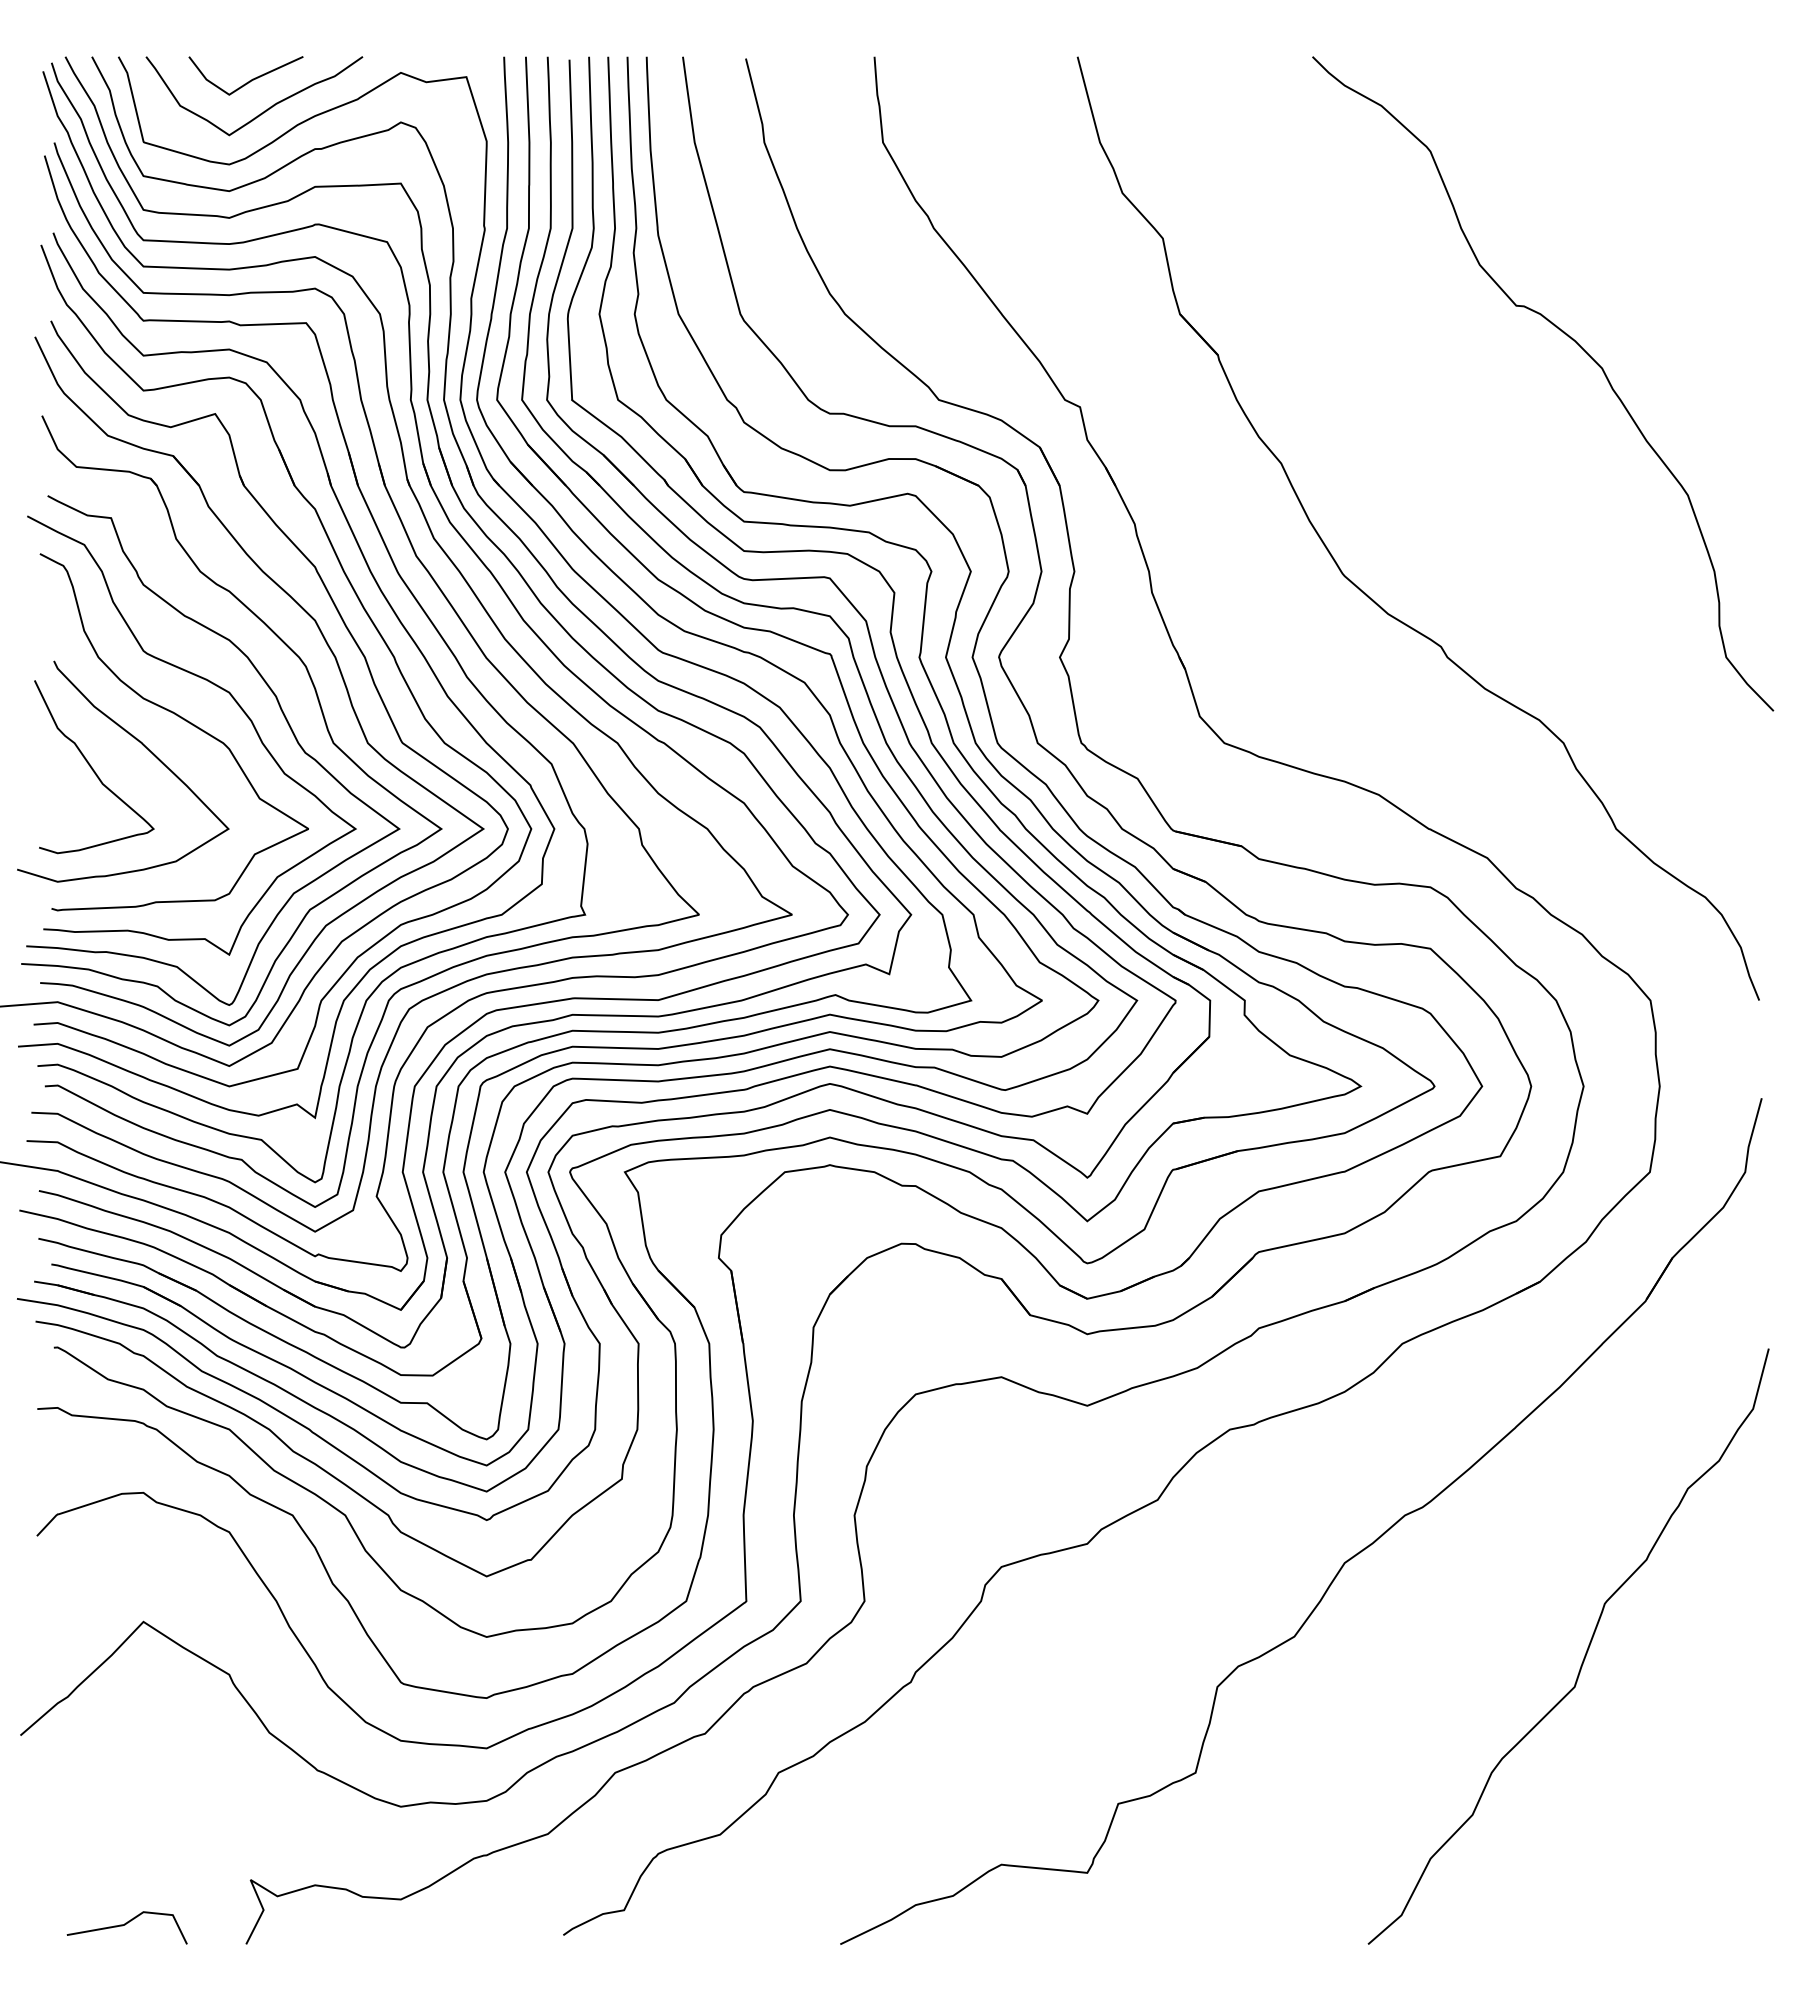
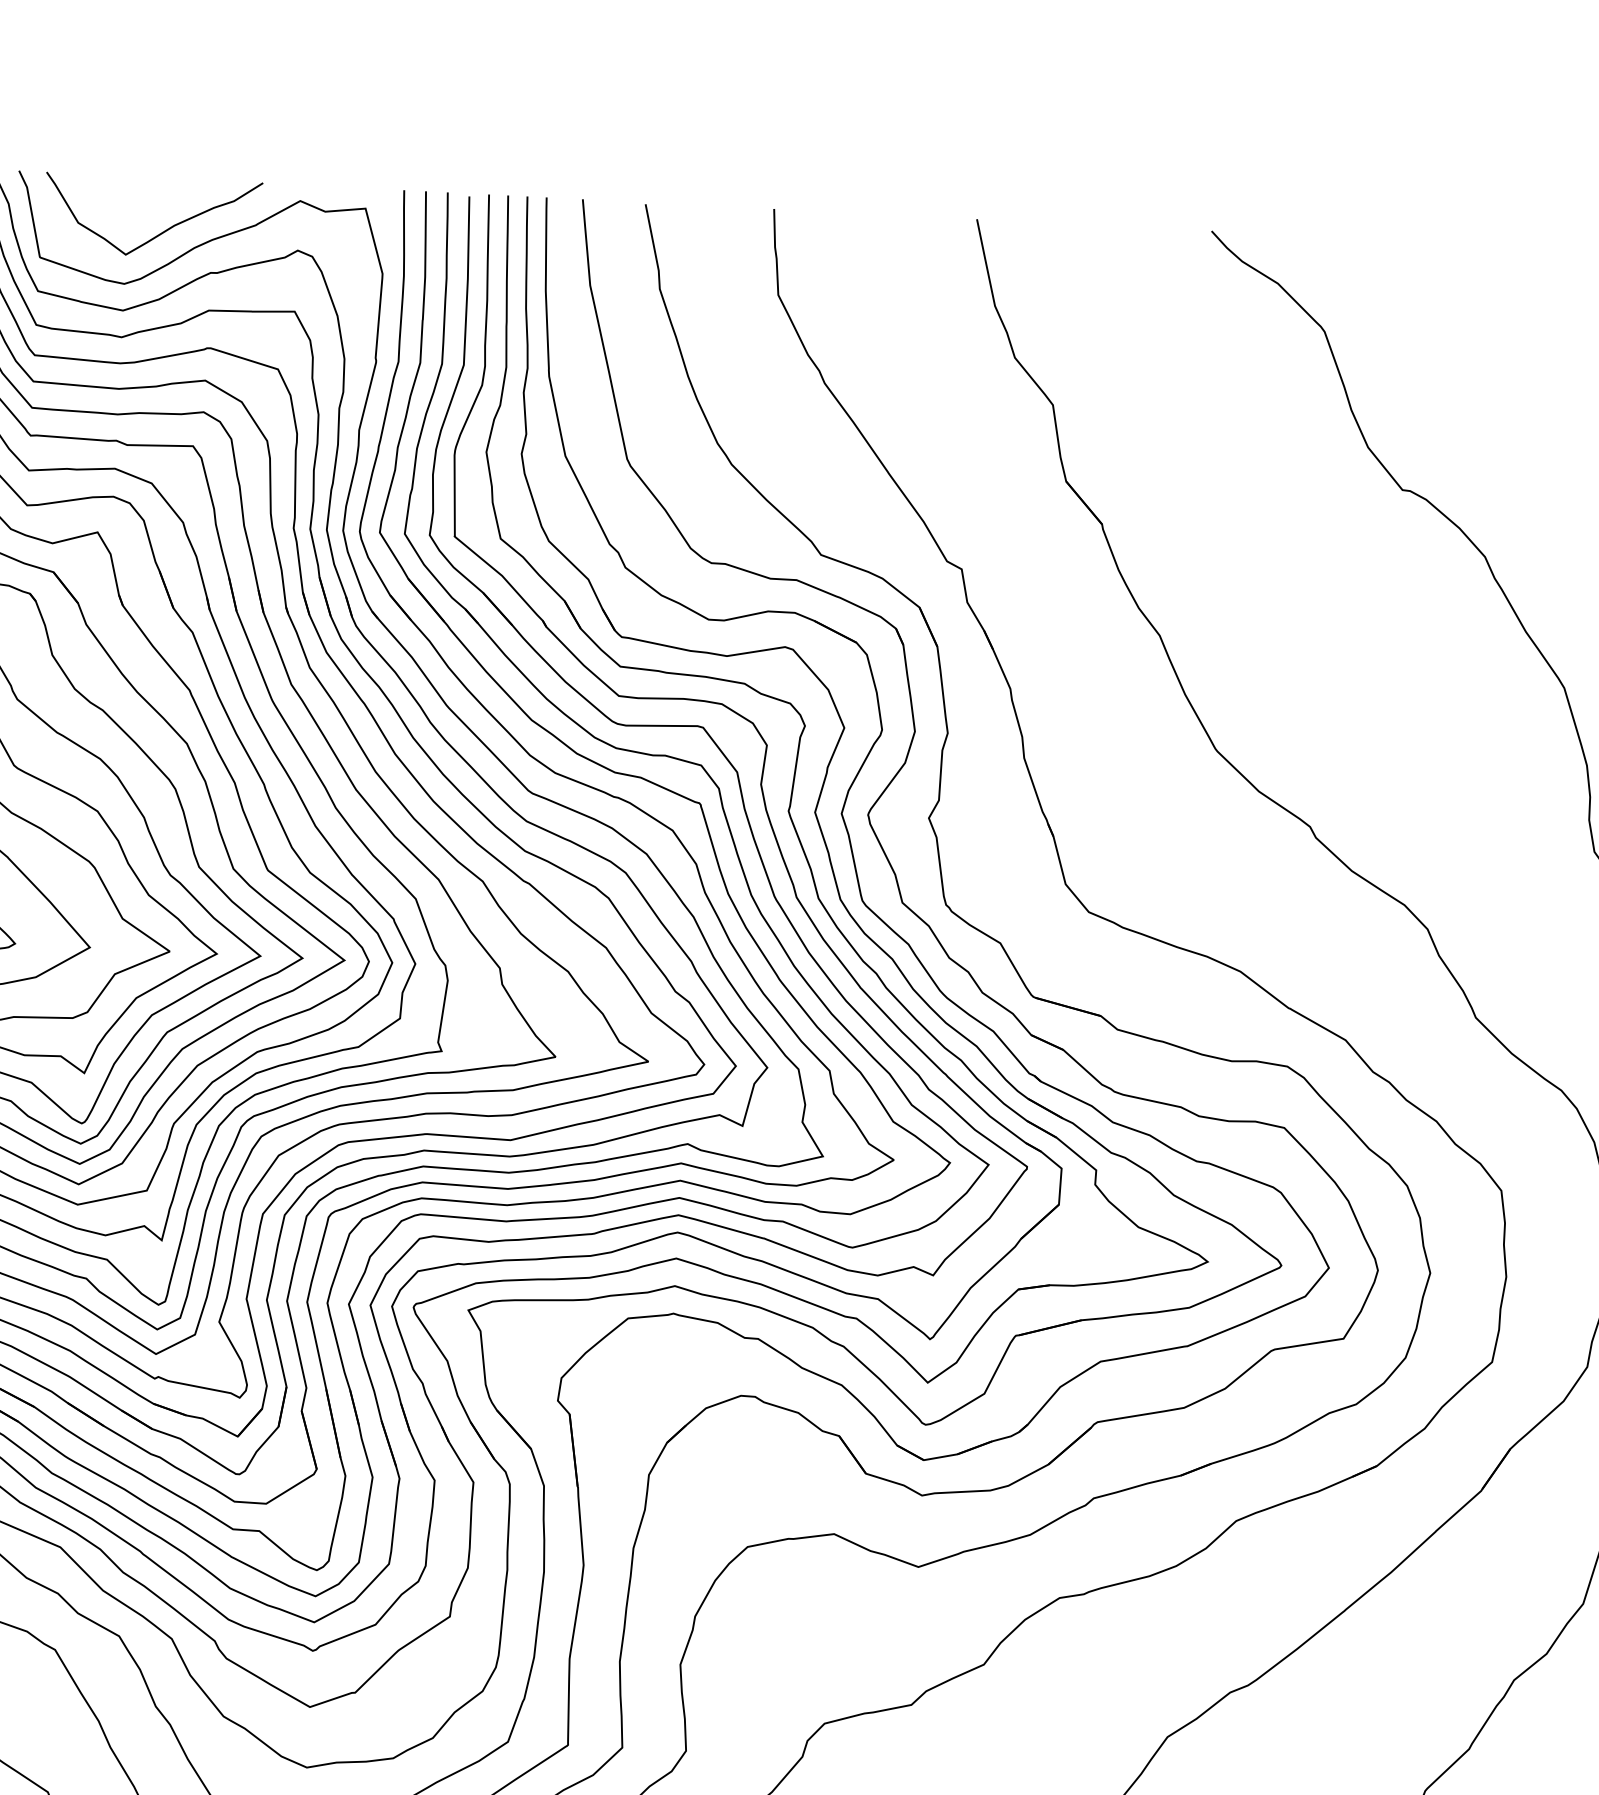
line: (249, 80) -> (148, 201), removed

